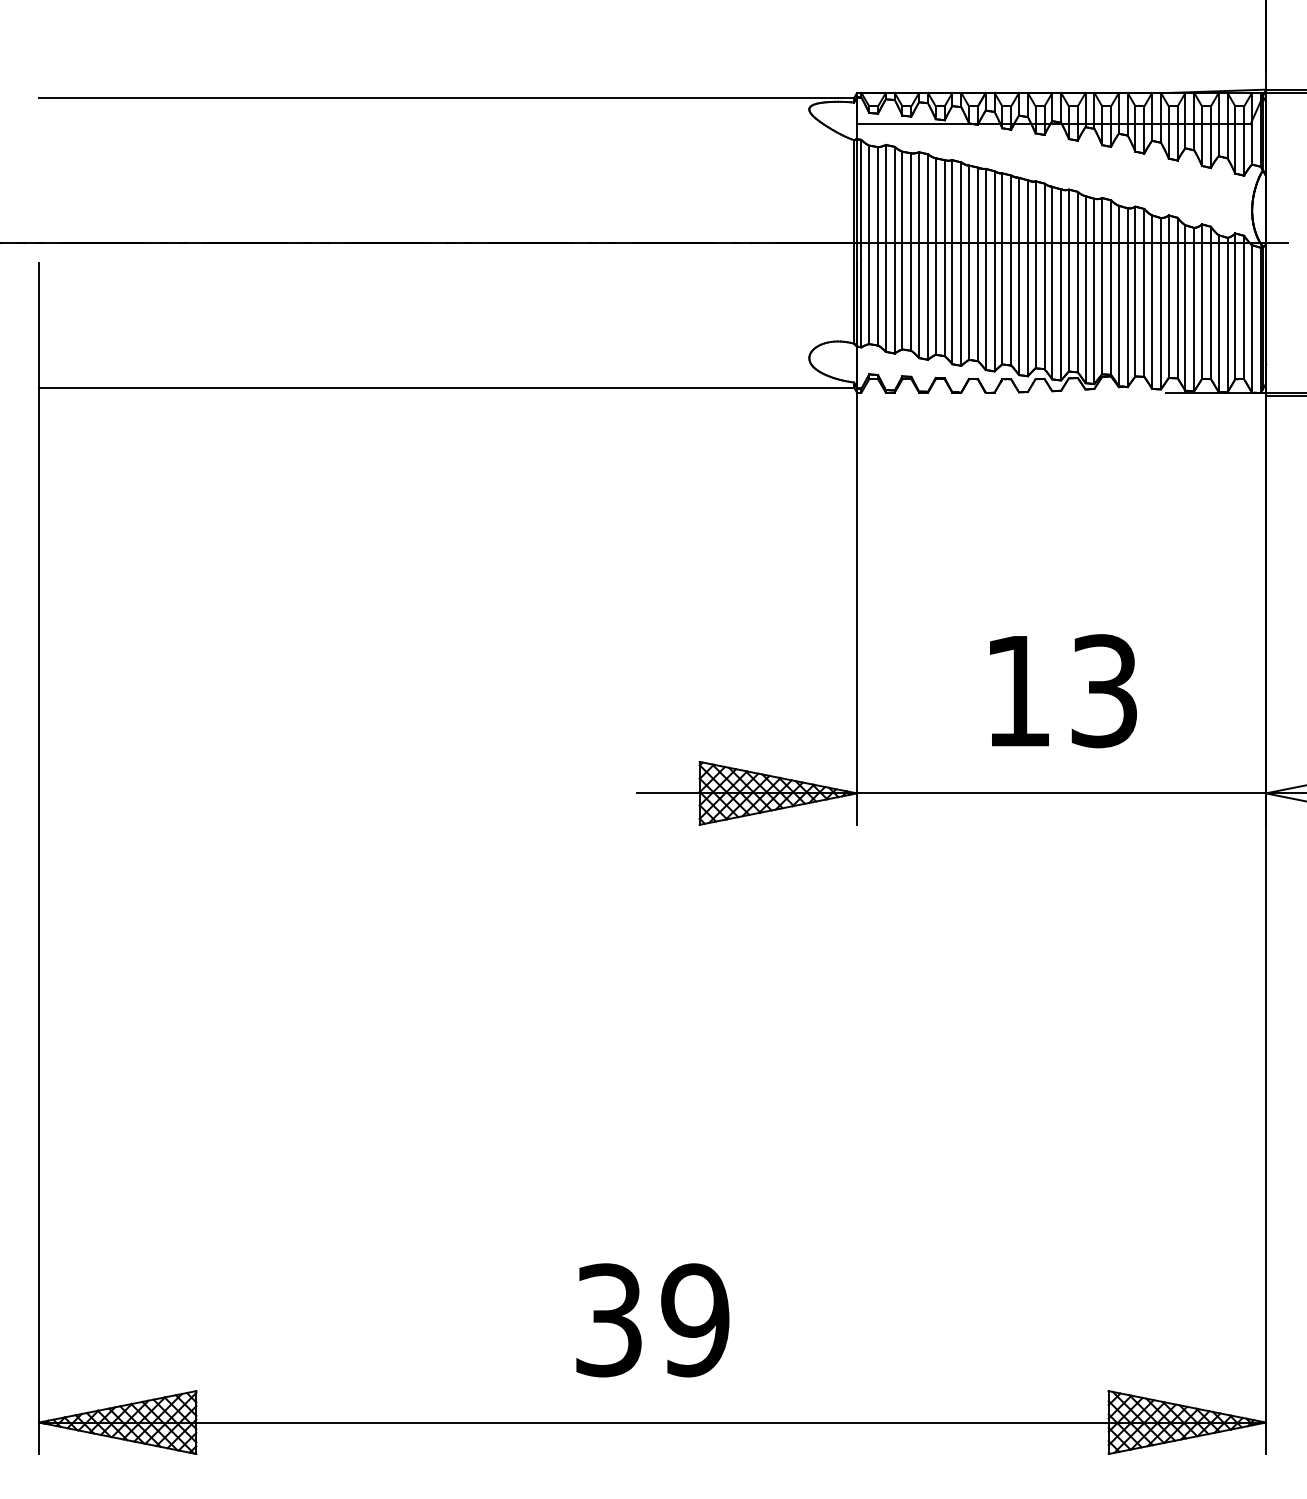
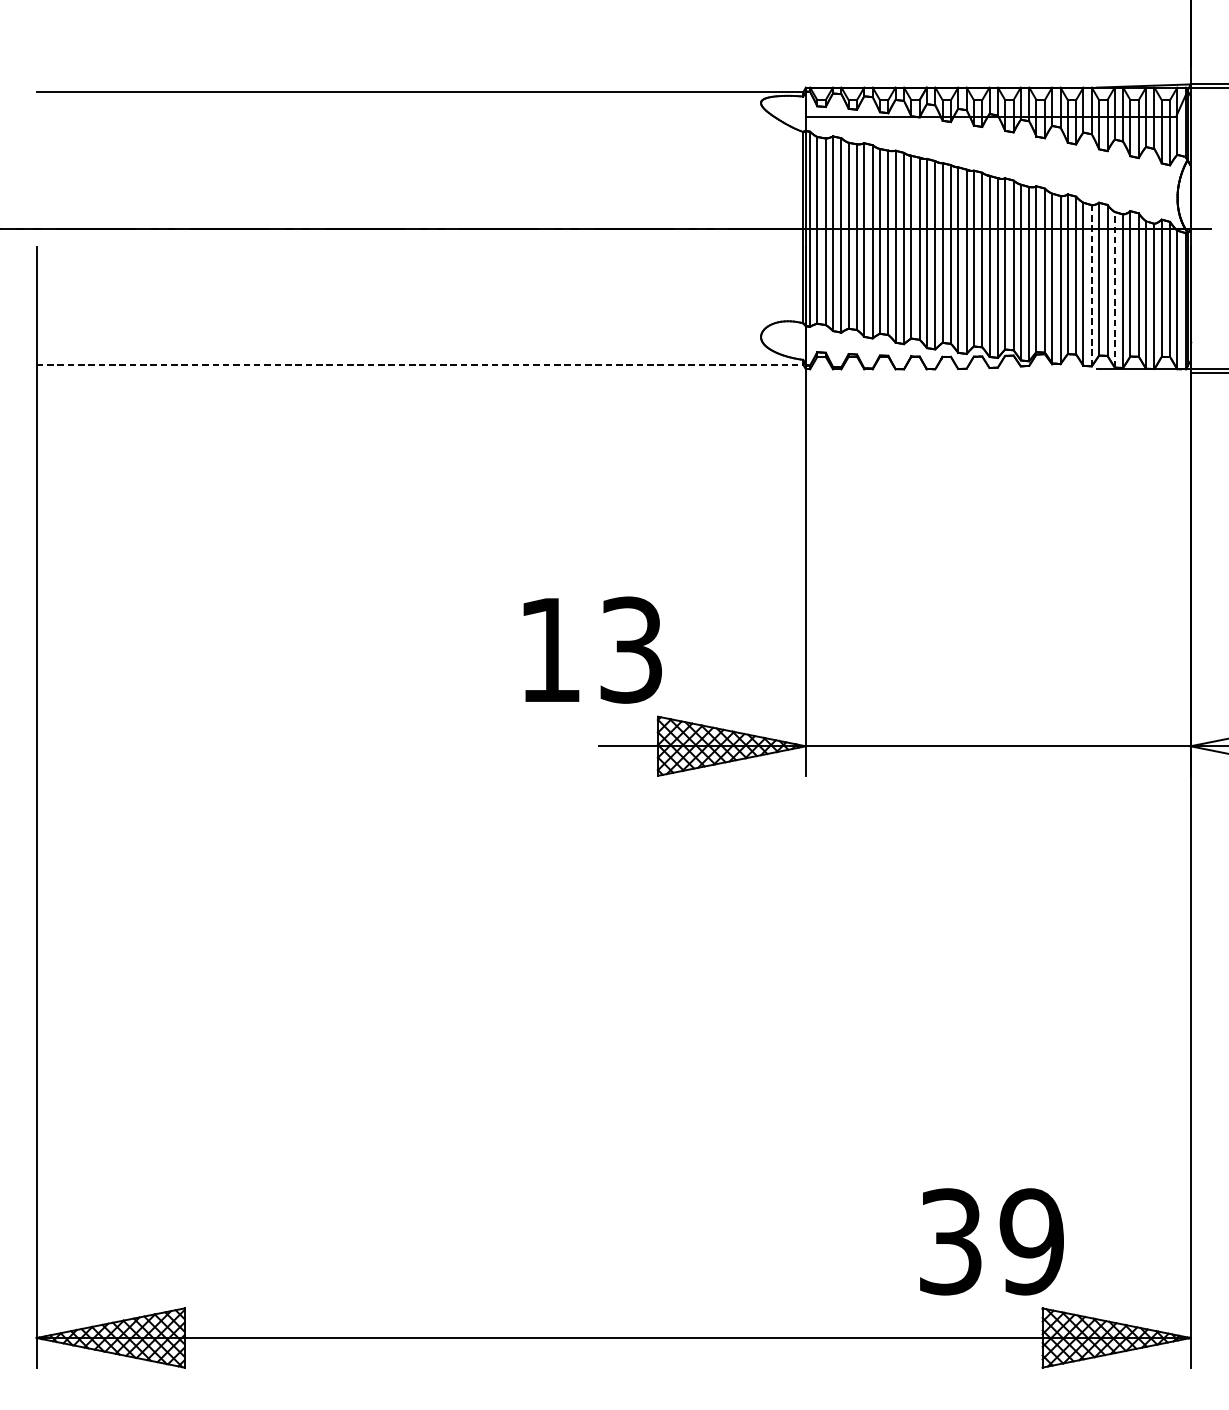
line: (1161, 303) -> (1092, 285), solid -> dashed
line: (1185, 308) -> (1114, 290), solid -> dashed
line: (447, 387) -> (420, 364), solid -> dashed
text: (1063, 691) -> (592, 650), moved
text: (652, 1320) -> (991, 1242), moved

